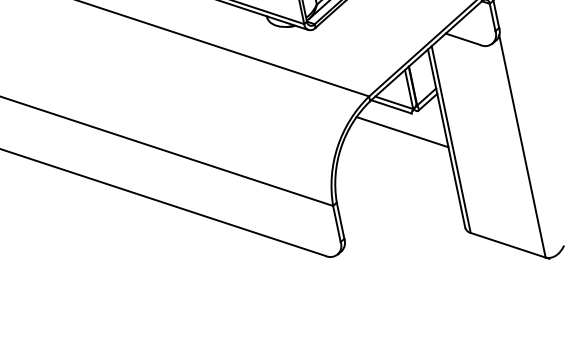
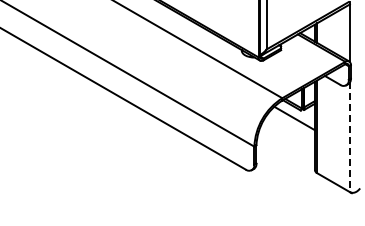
line: (523, 146) -> (350, 137), solid -> dashed

